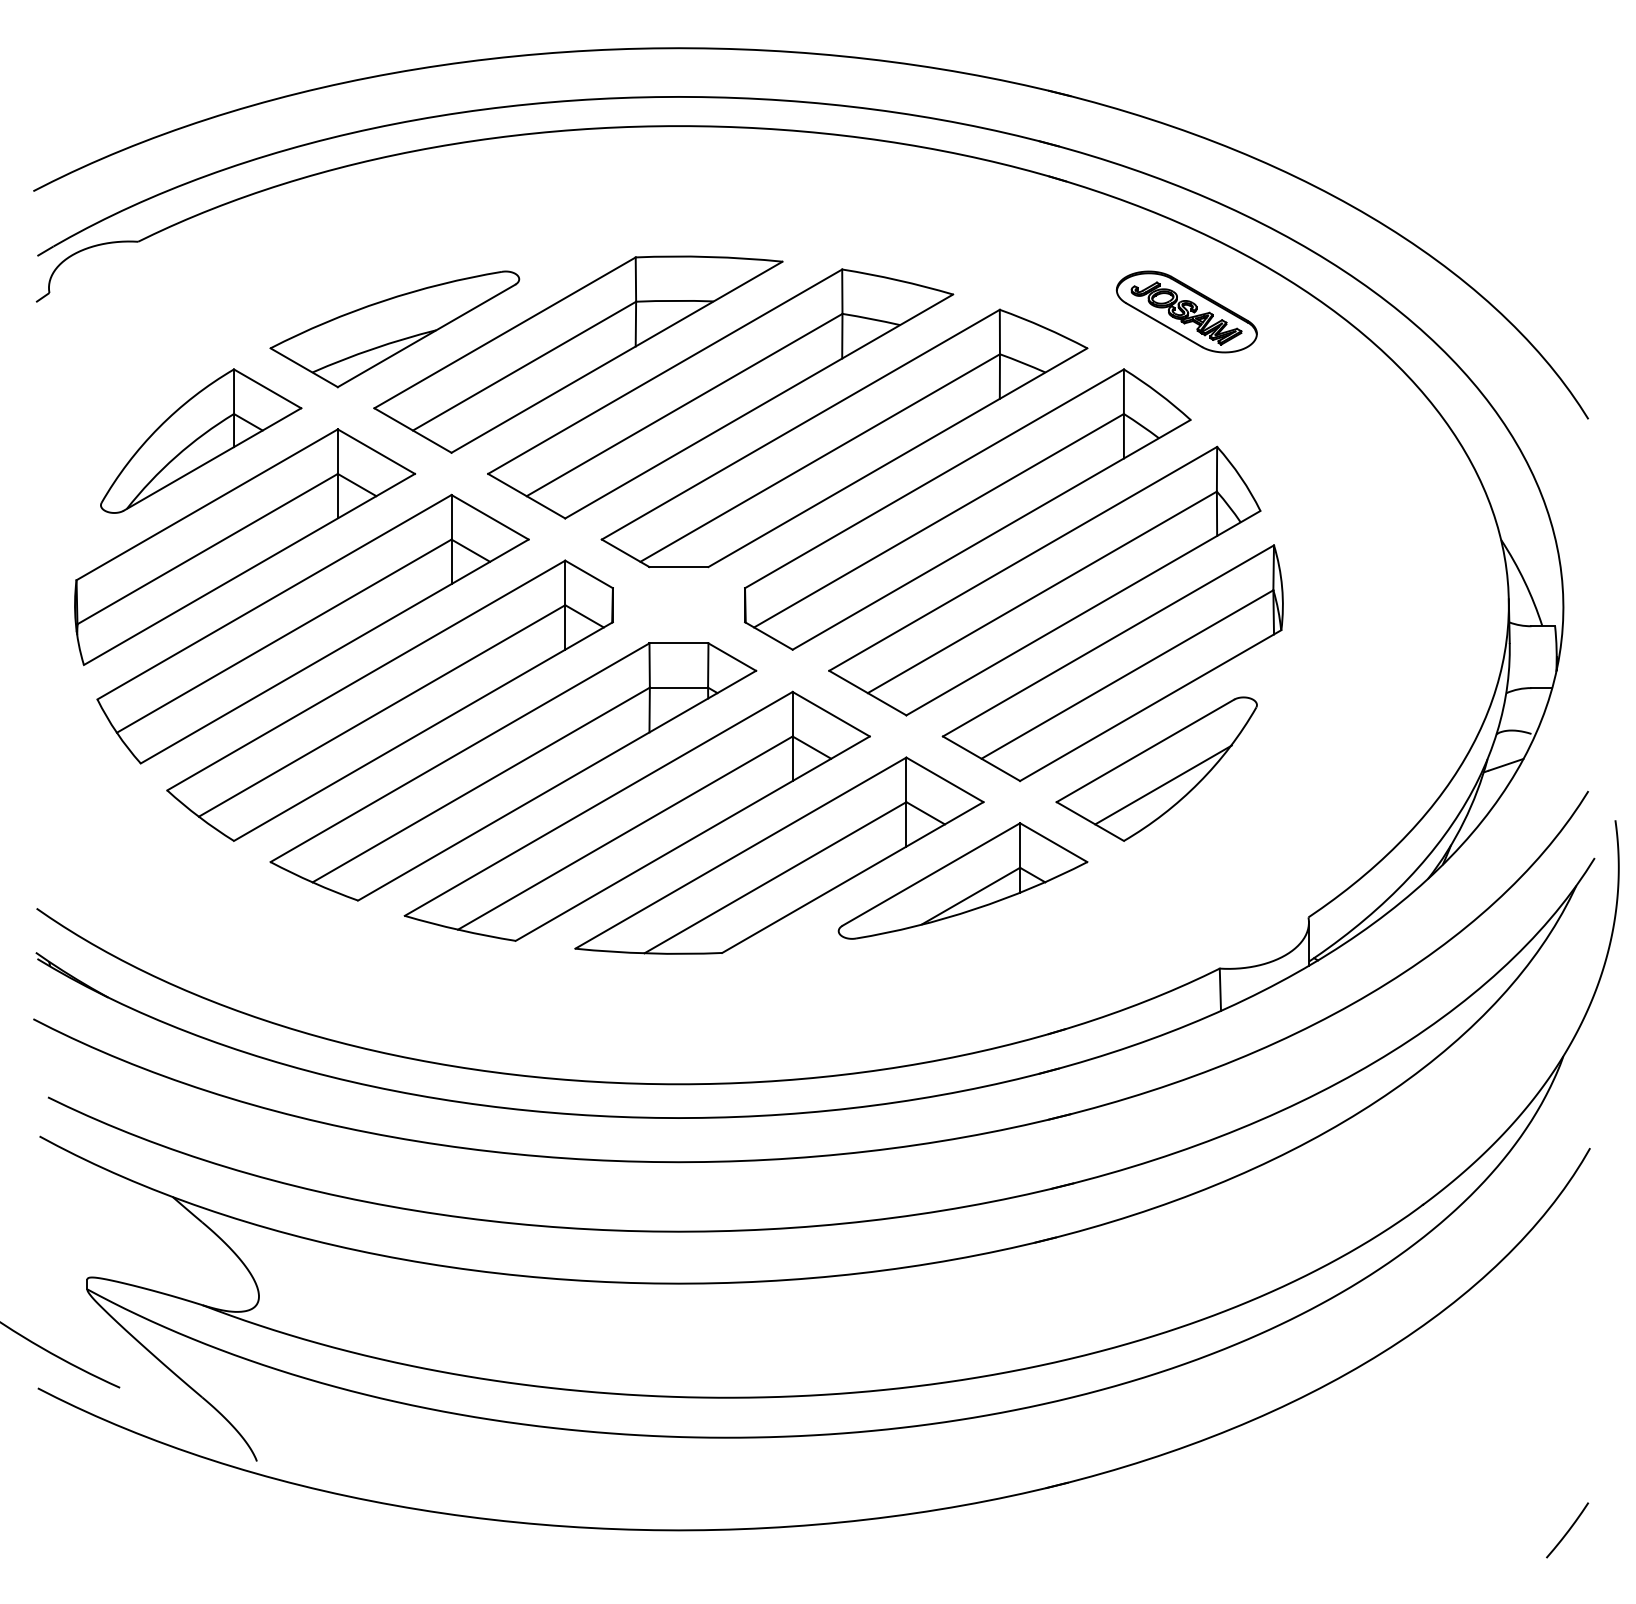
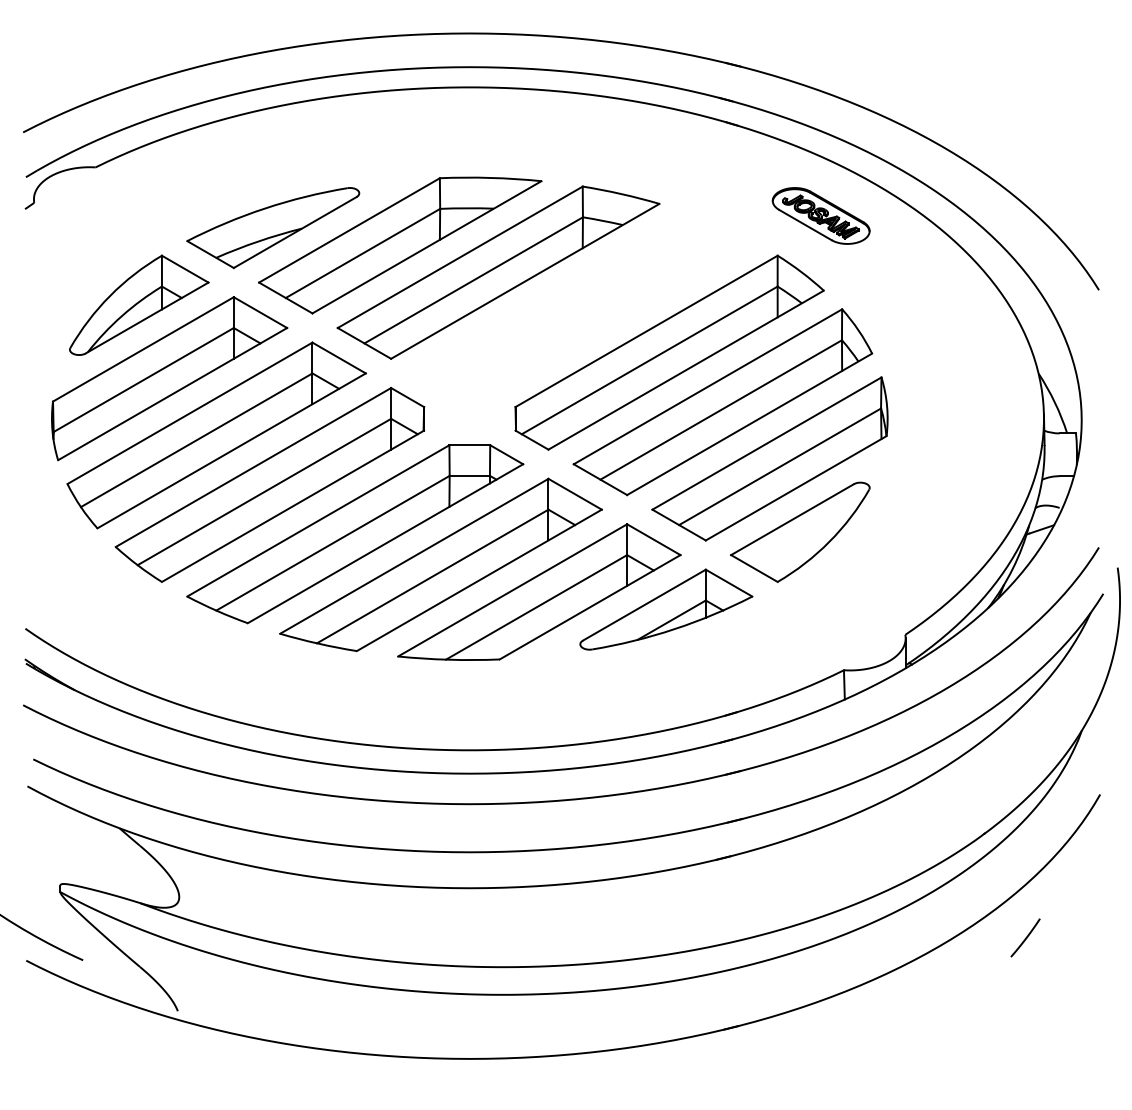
part: (844, 438) -> (584, 303), removed
line: (1162, 783) -> (804, 542), removed
line: (1567, 1529) -> (1025, 937), moved

